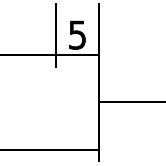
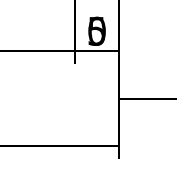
text: (77, 34) -> (96, 30), 5 -> 0

